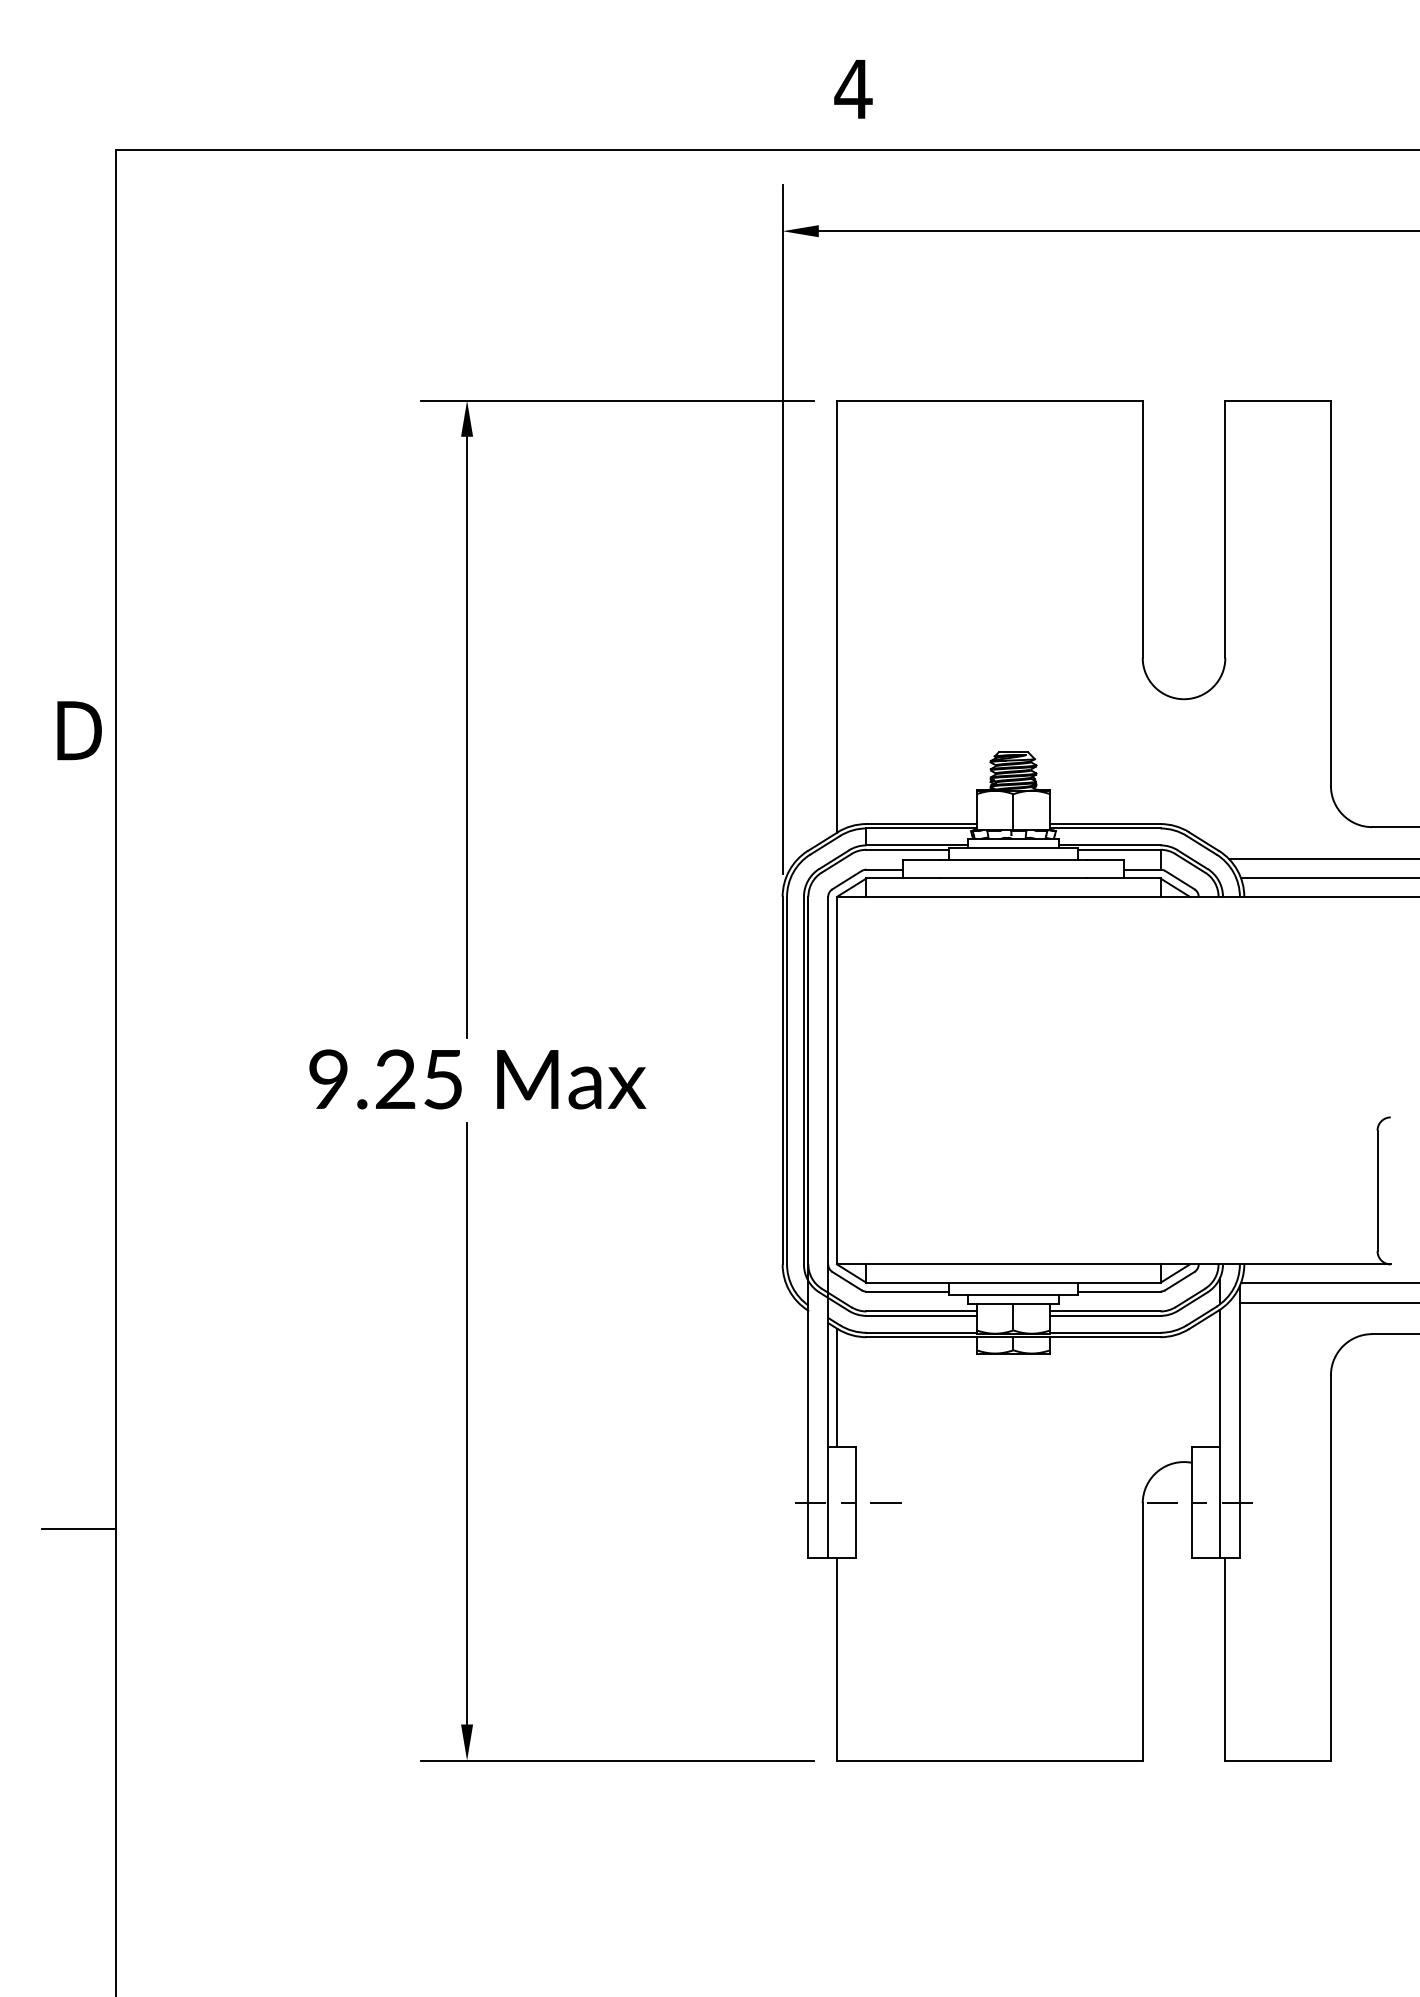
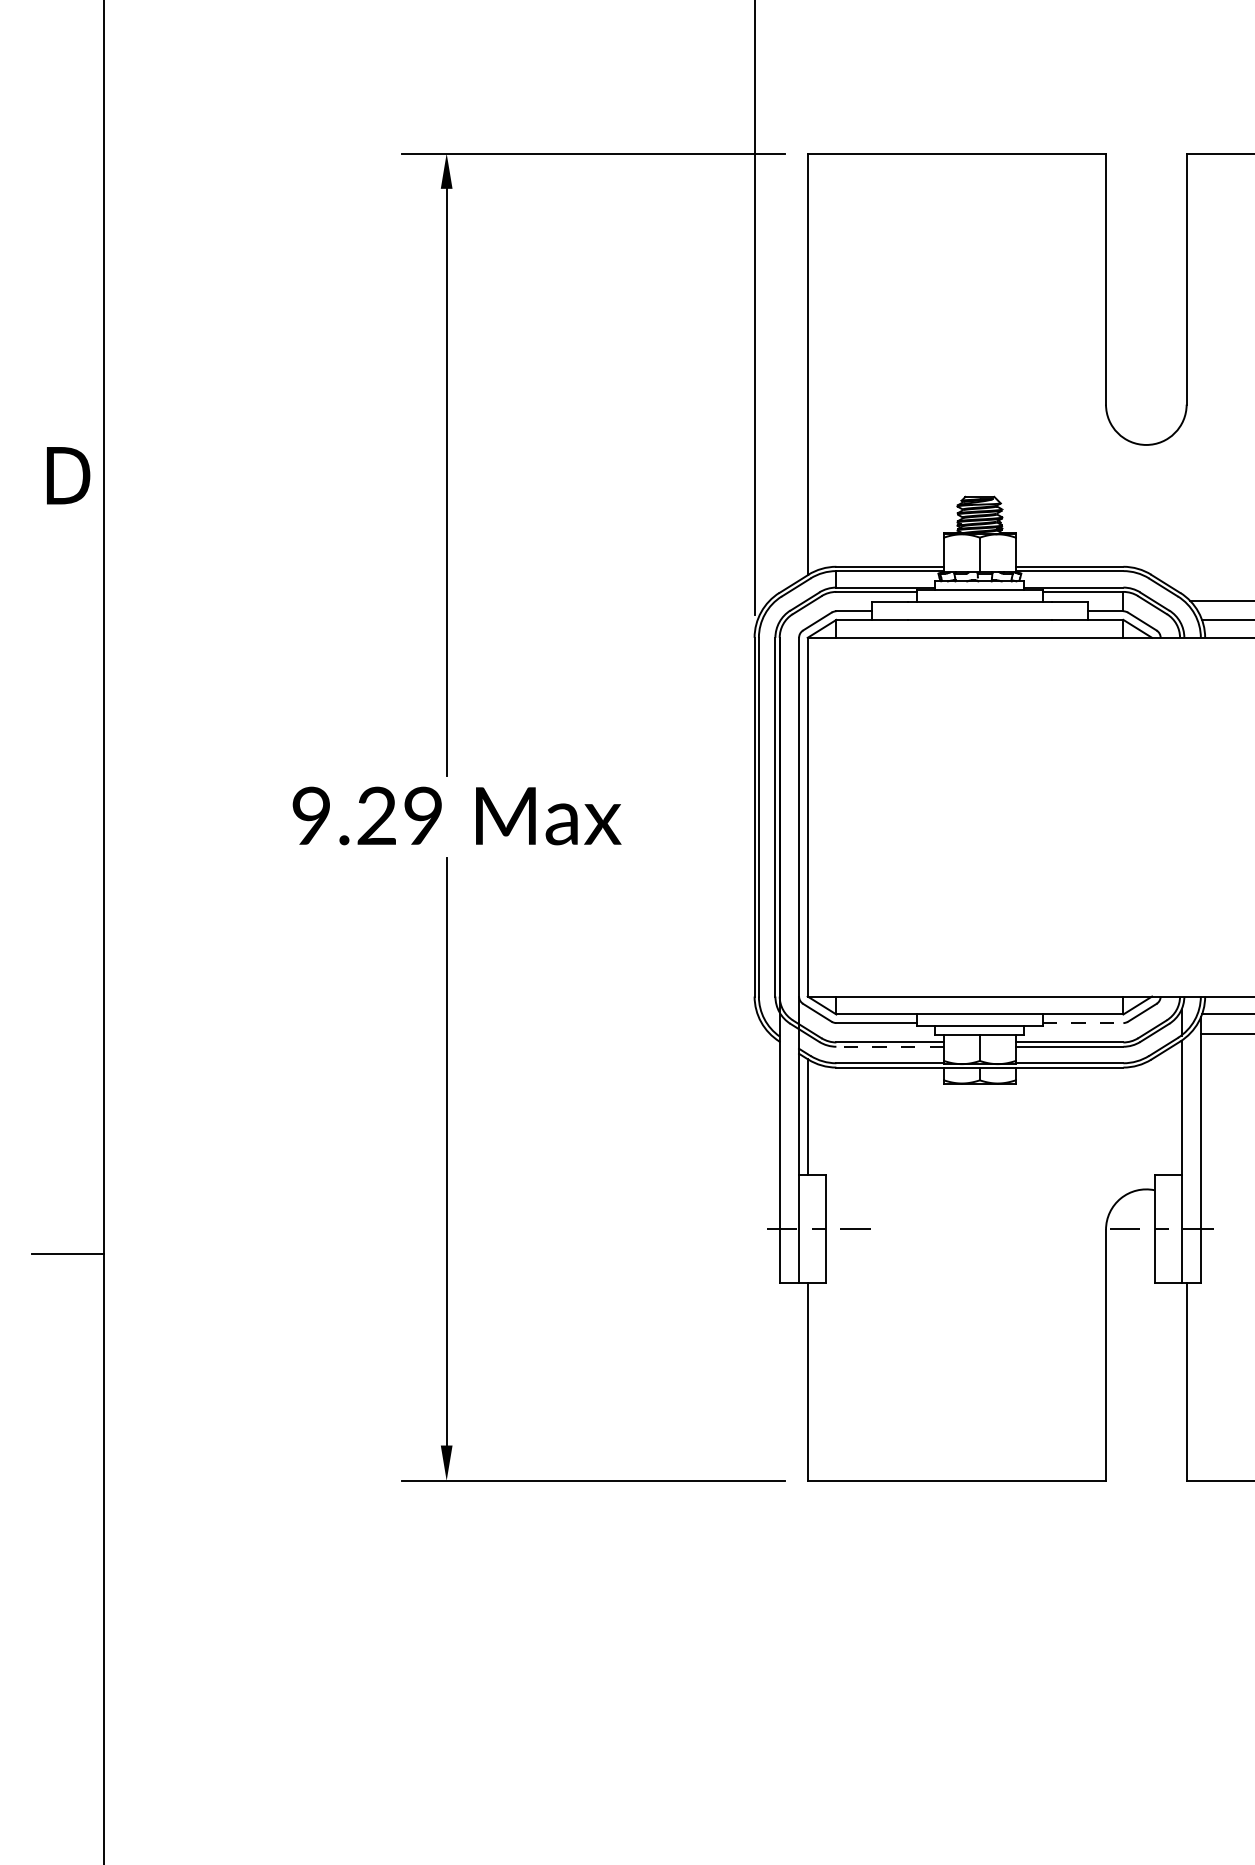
text: (443, 1079) -> (423, 816), 9.25 -> 9.29
line: (1119, 1291) -> (1083, 1022), solid -> dashed
line: (921, 1315) -> (890, 1046), solid -> dashed

